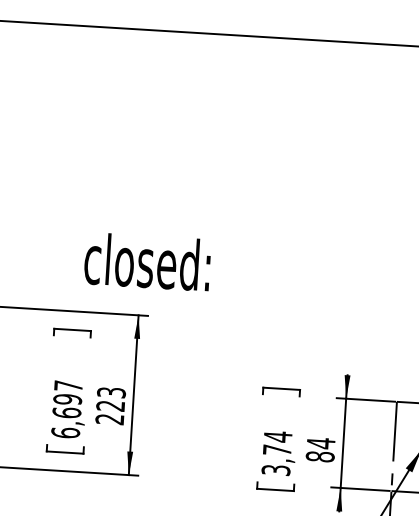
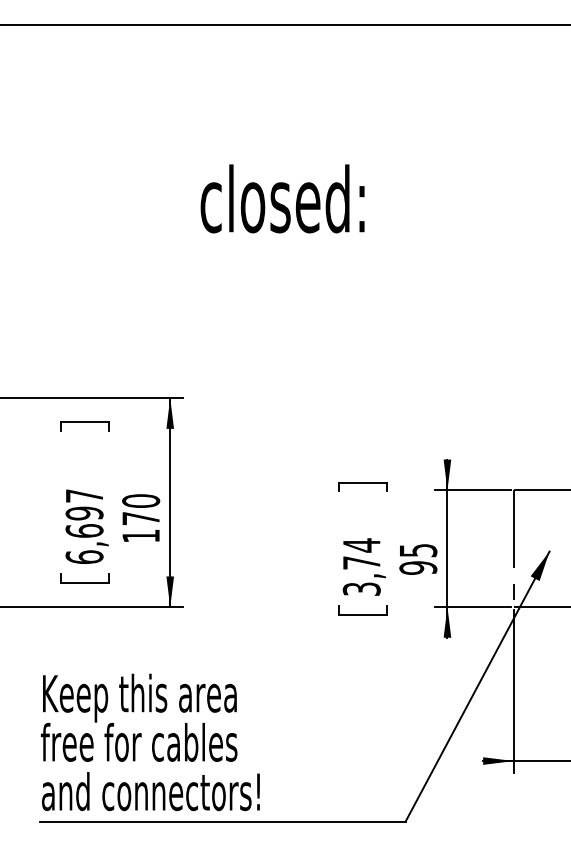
text: (147, 261) -> (282, 198), moved
text: (111, 405) -> (141, 518), 223 -> 170
text: (320, 449) -> (418, 558), 84 -> 95

